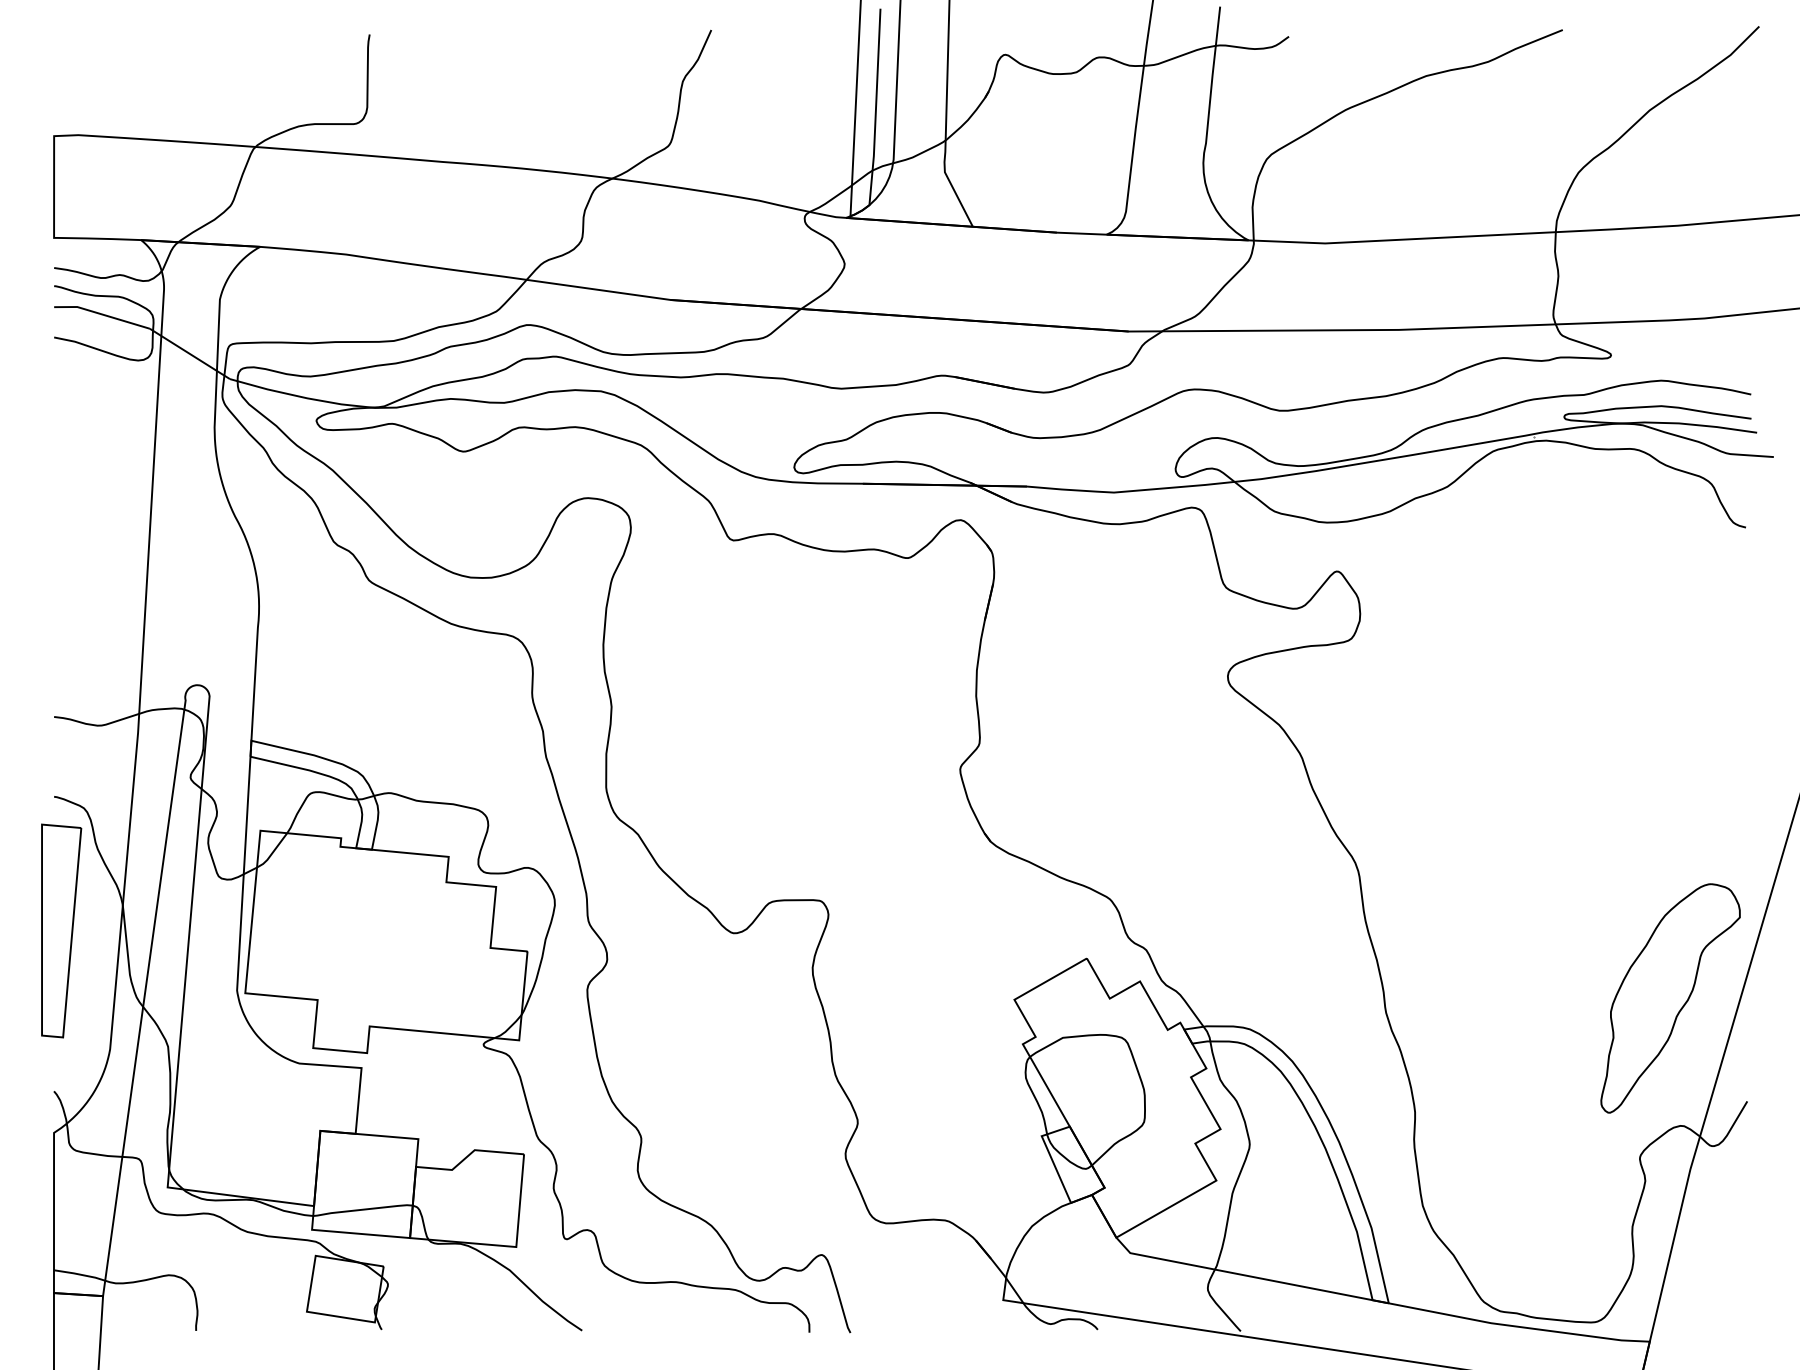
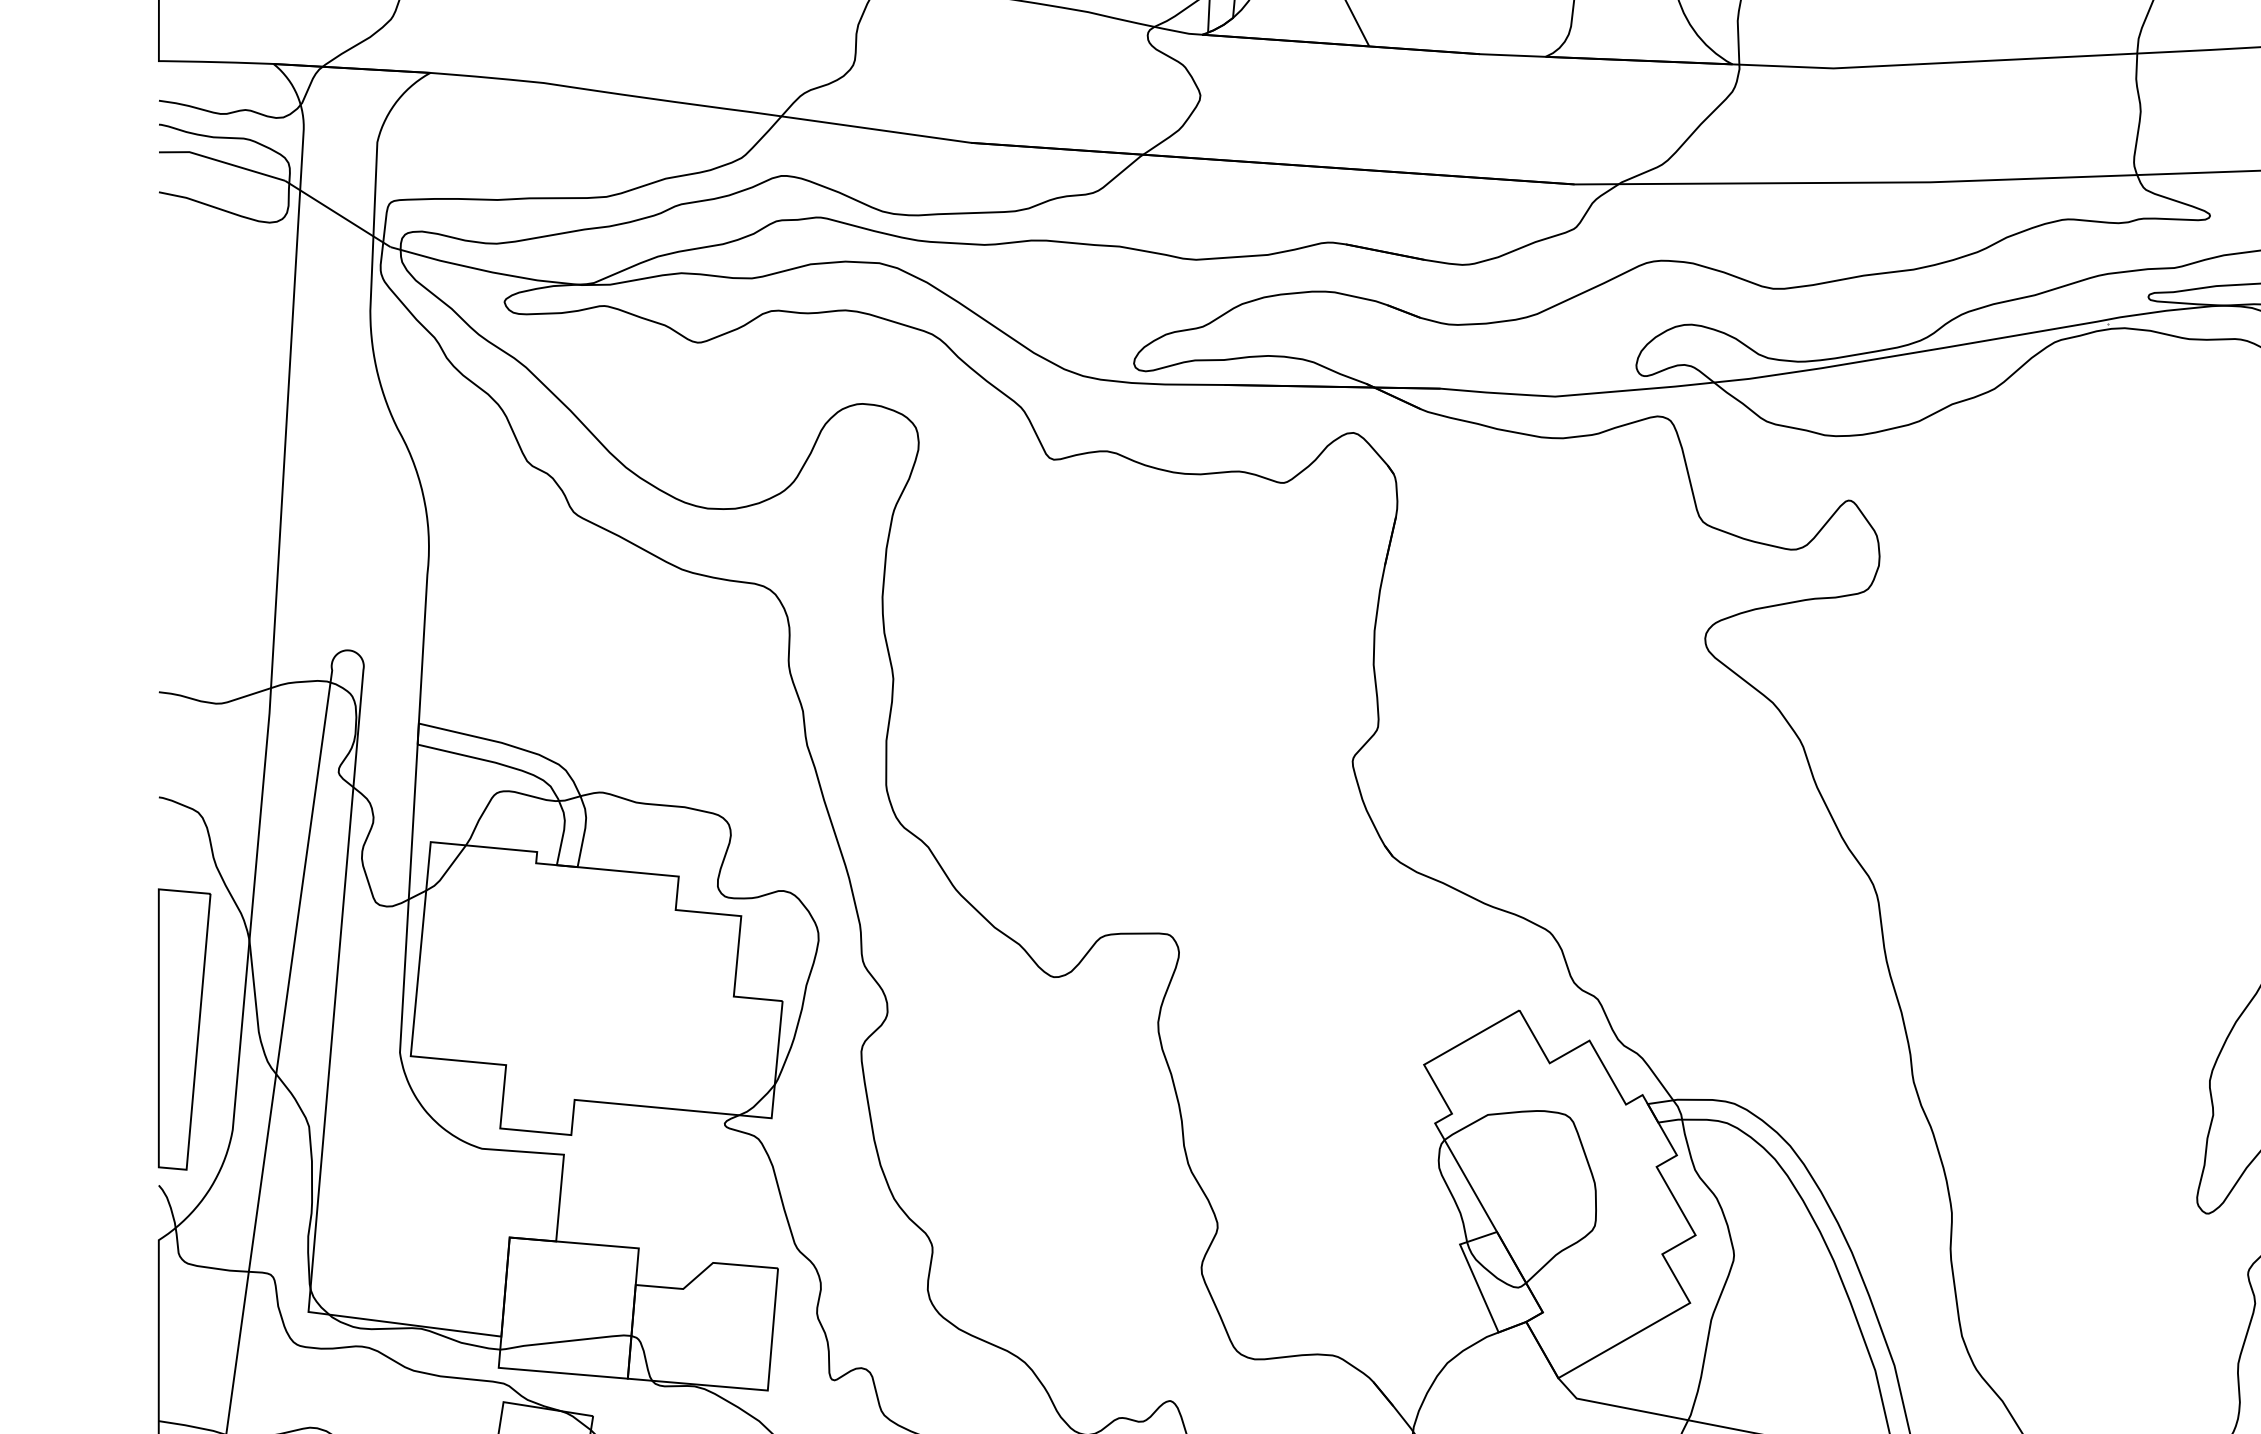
part: (61, 930) -> (184, 1028), moved

